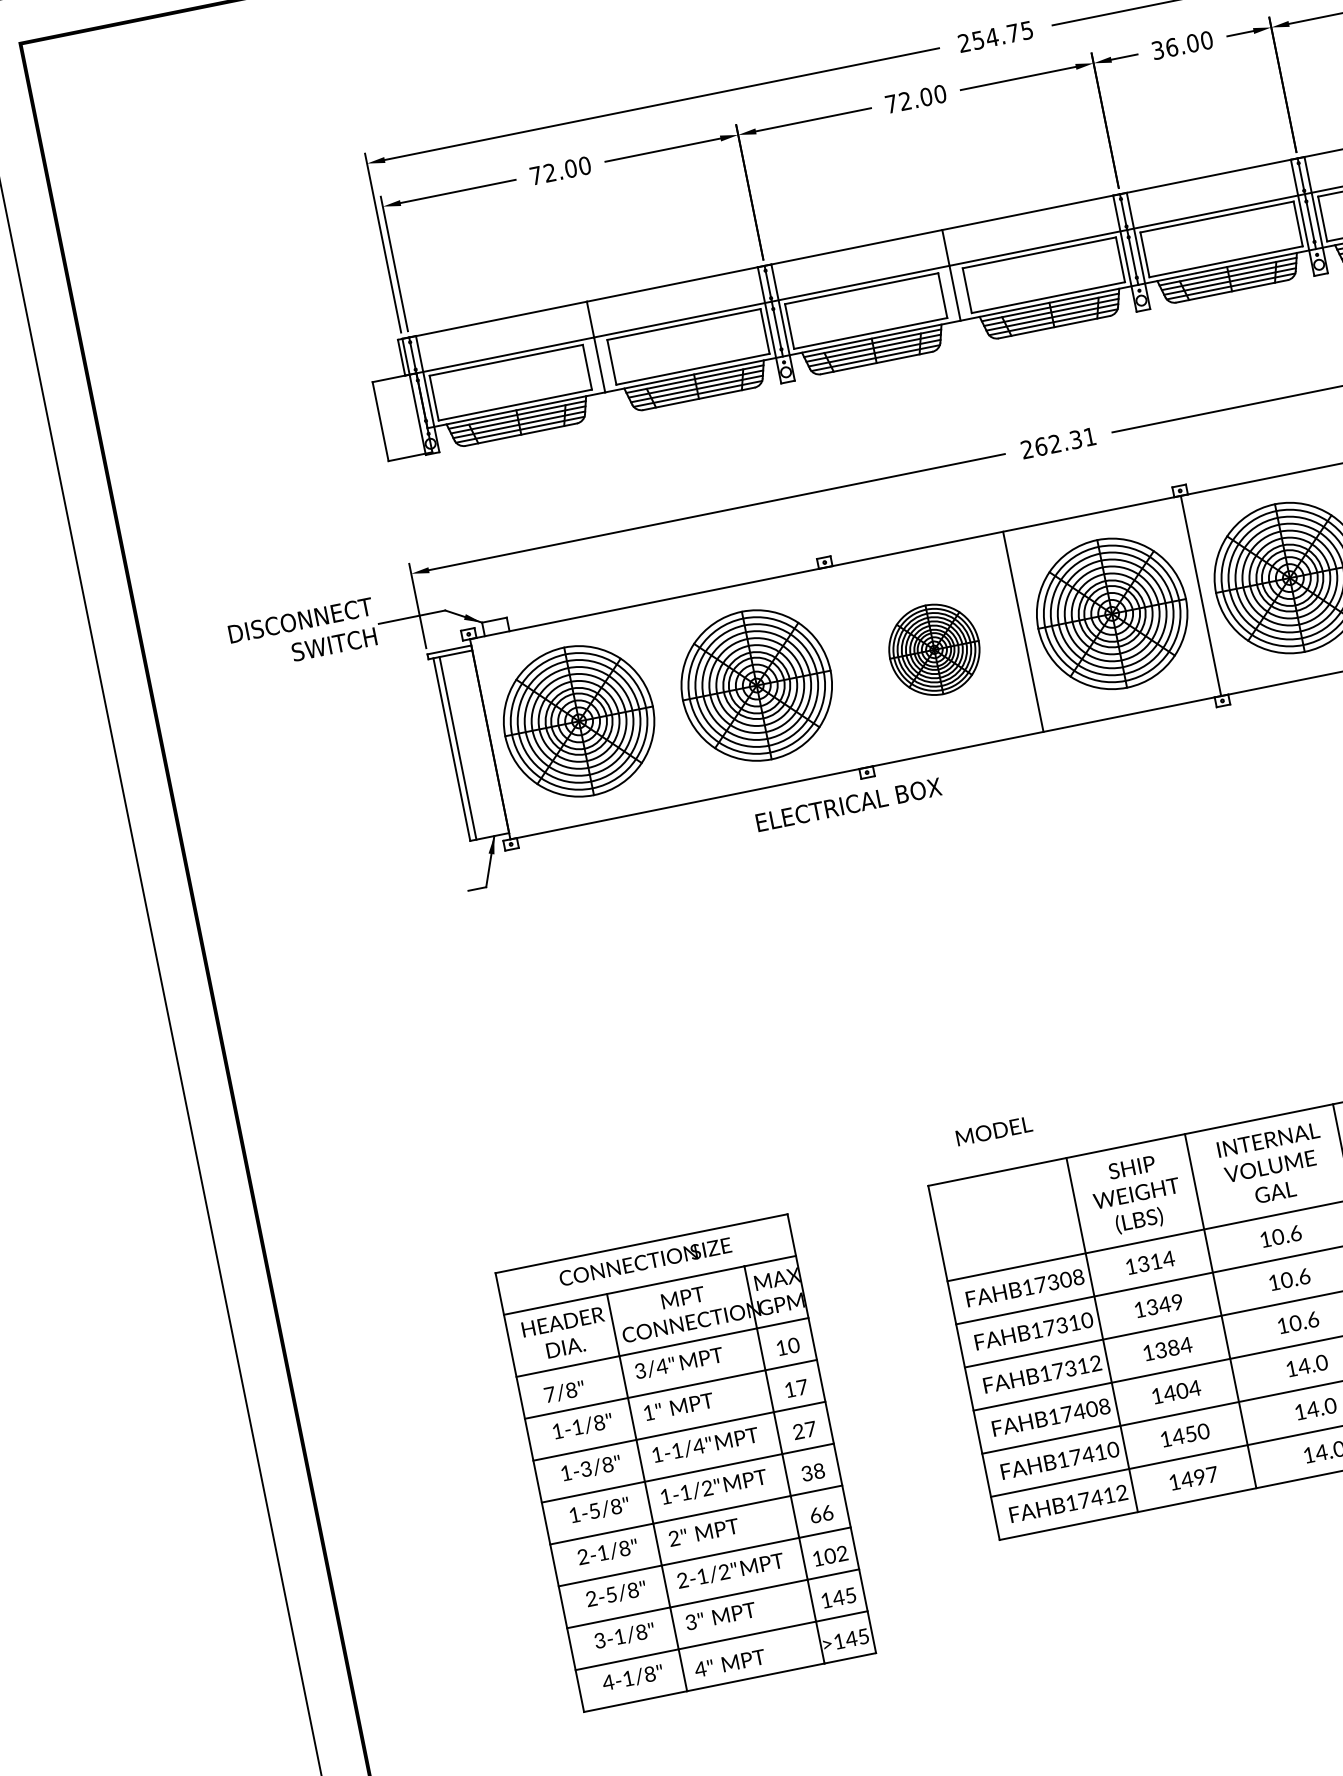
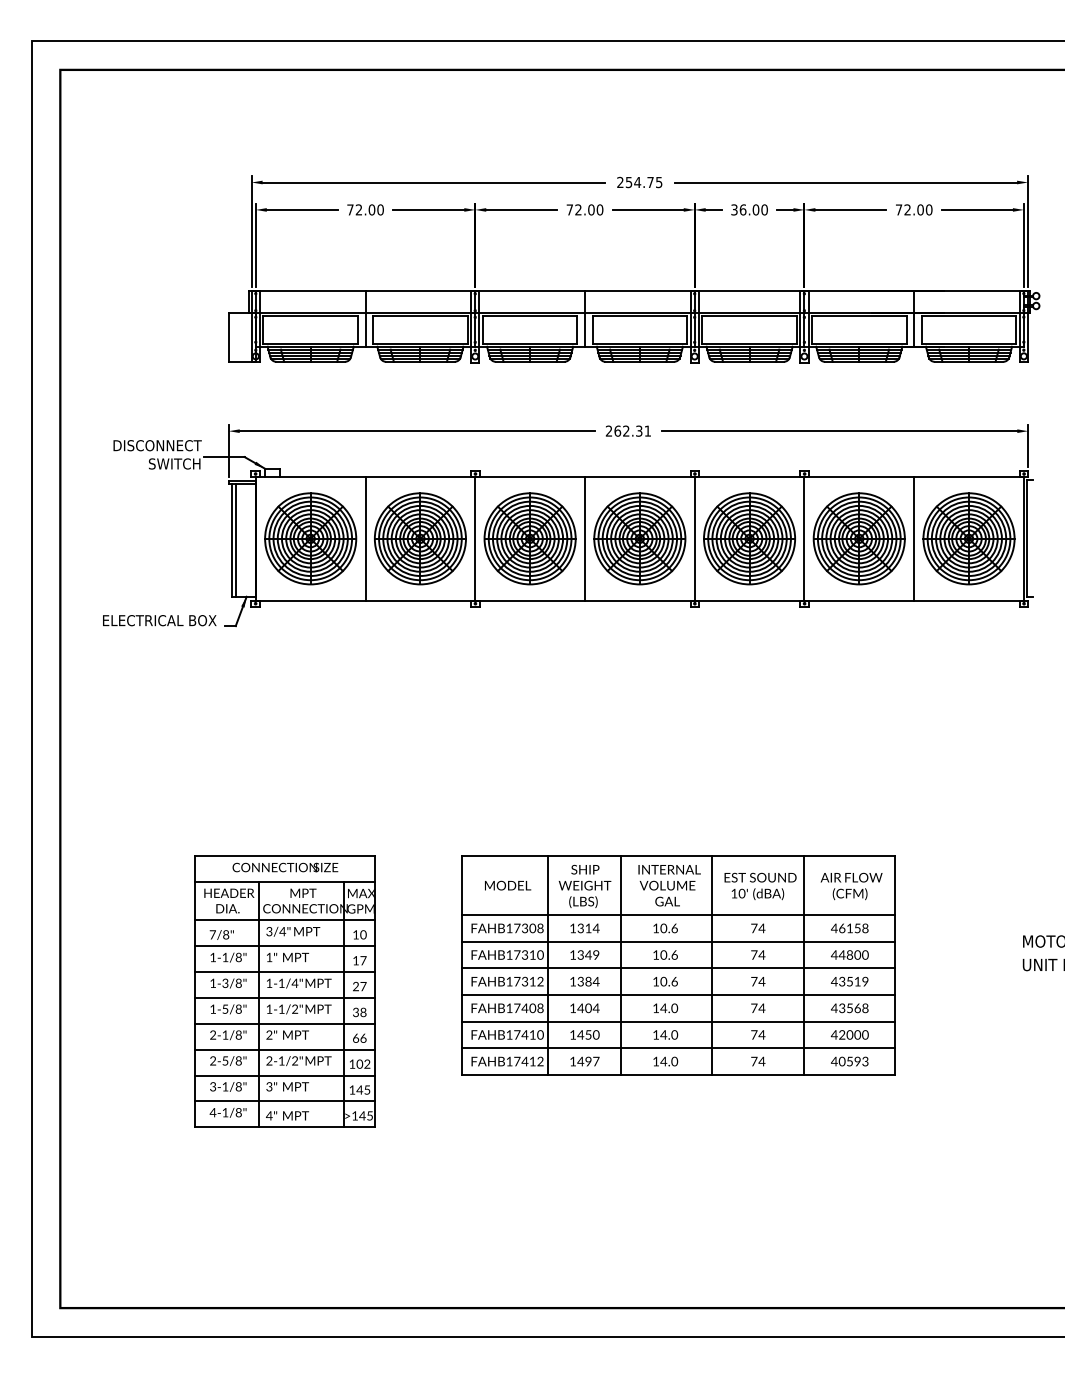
part: (933, 649) -> (529, 538), size x1.67
line: (845, 666) -> (475, 538), added
line: (667, 702) -> (365, 538), added
text: (848, 804) -> (159, 620), moved
text: (995, 1130) -> (508, 885), moved

